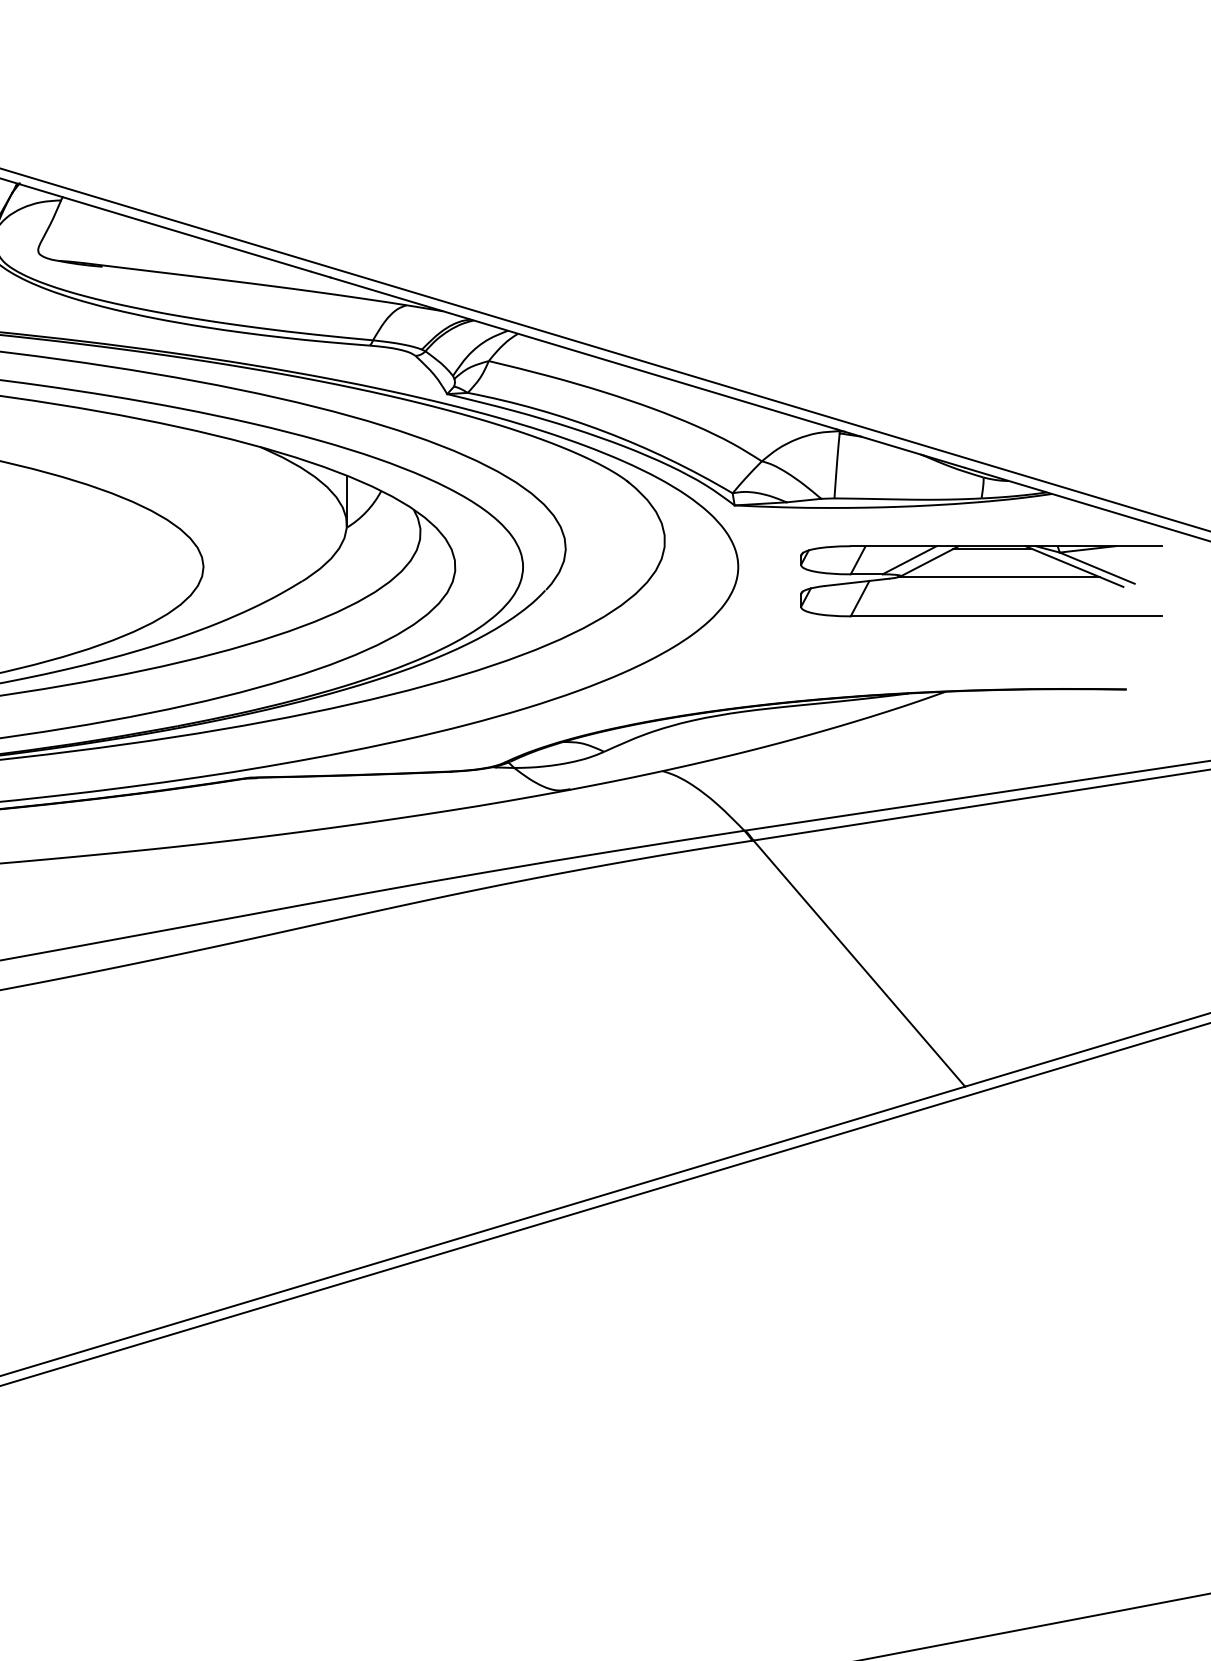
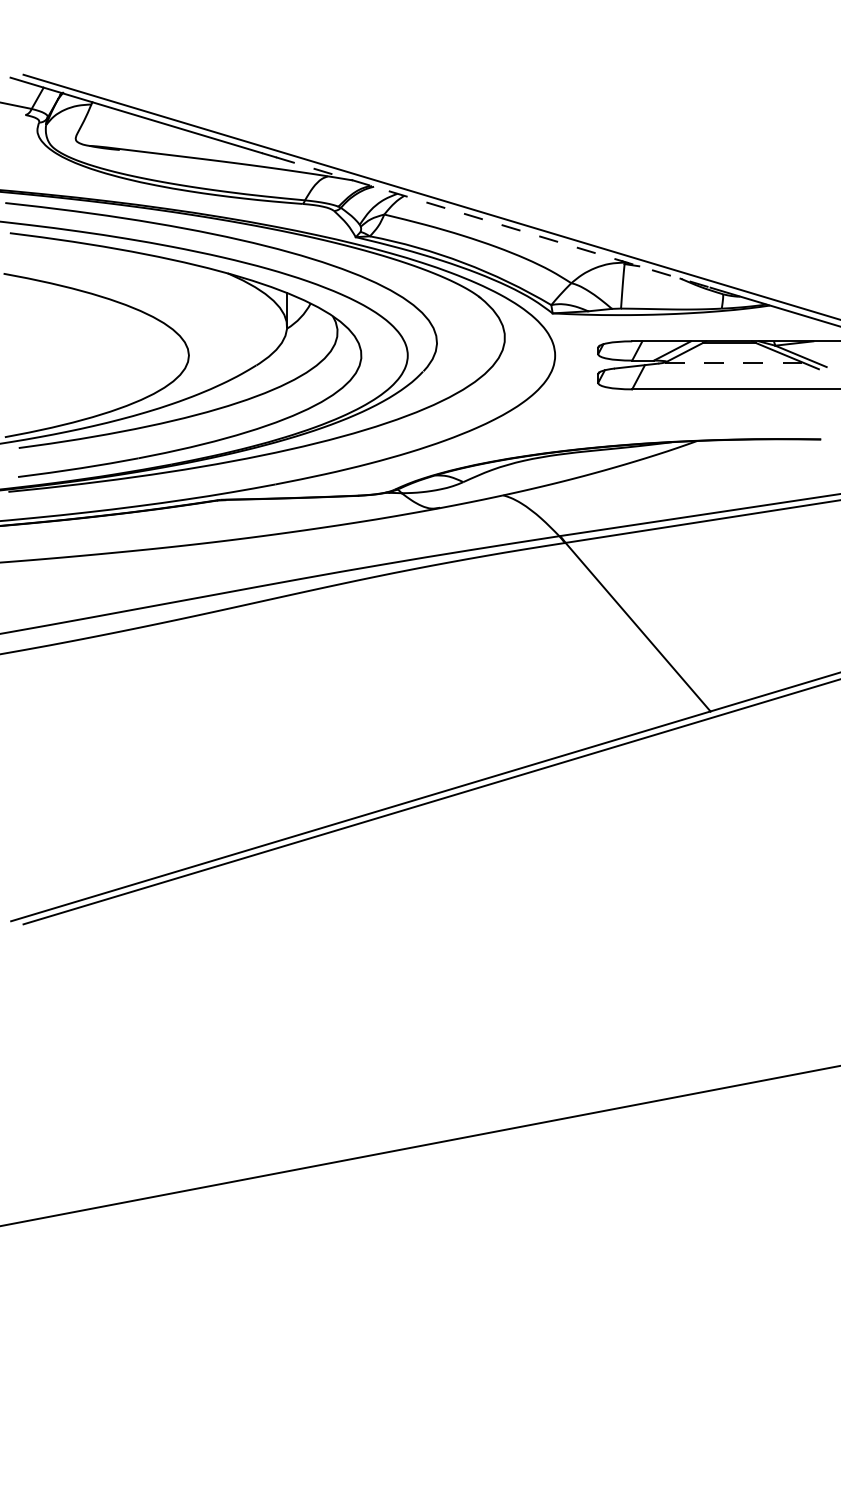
line: (648, 372) -> (493, 222), solid -> dashed
line: (1000, 577) -> (734, 362), solid -> dashed

